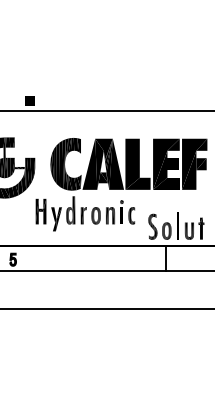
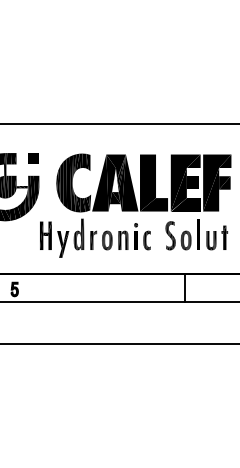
part: (29, 101) -> (33, 158), moved
part: (176, 225) -> (196, 234), moved

